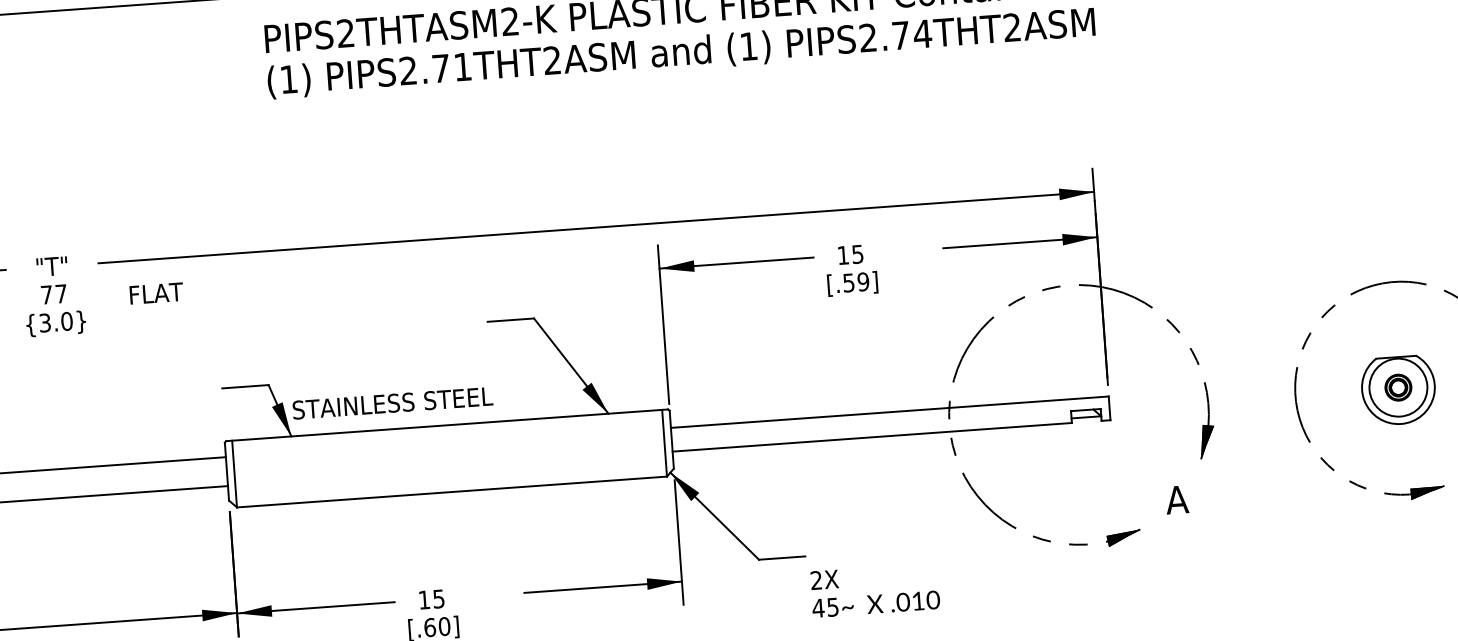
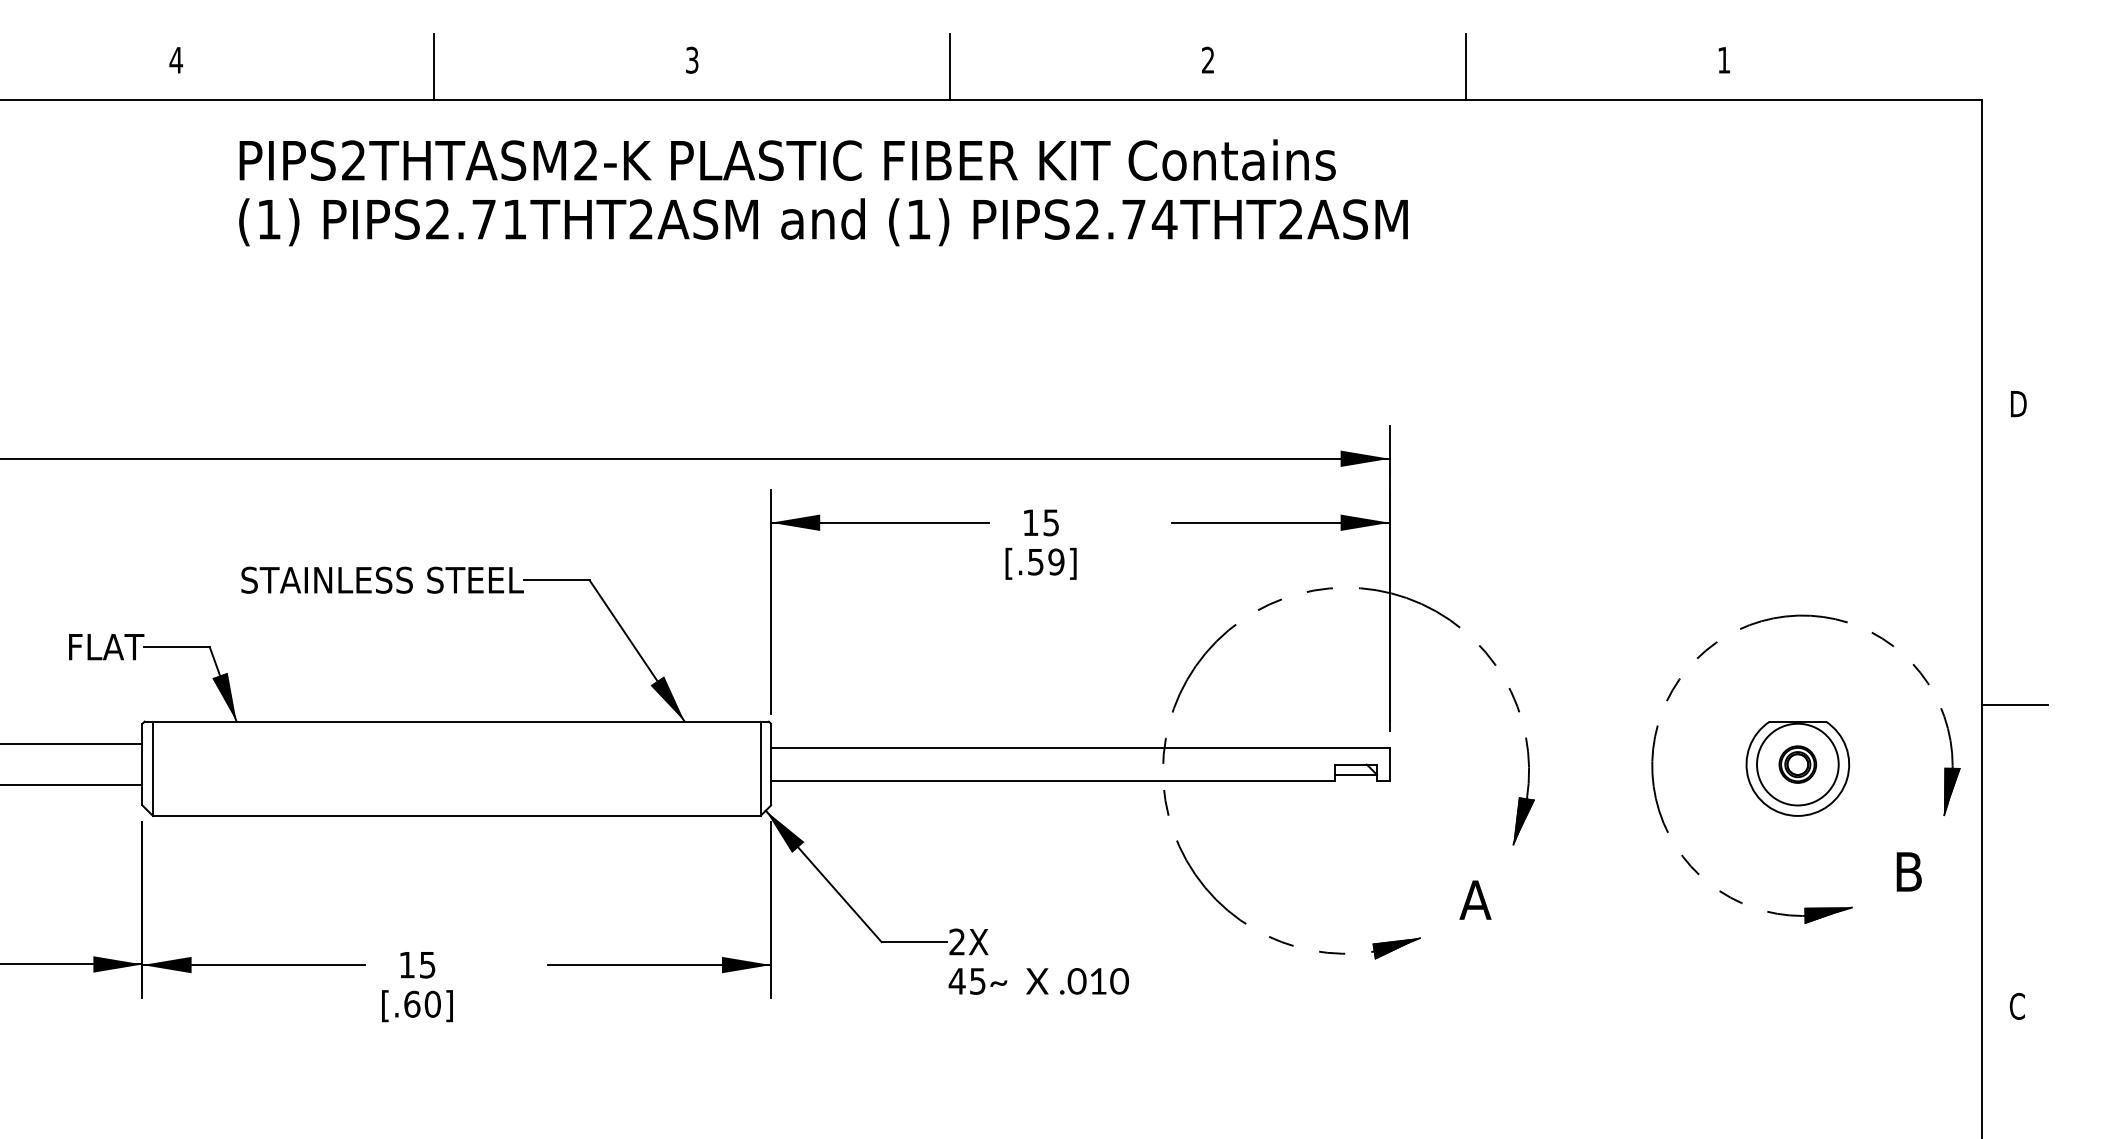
text: (156, 293) -> (106, 647), moved
text: (392, 402) -> (382, 579), moved
text: (874, 590) -> (1038, 961), moved

